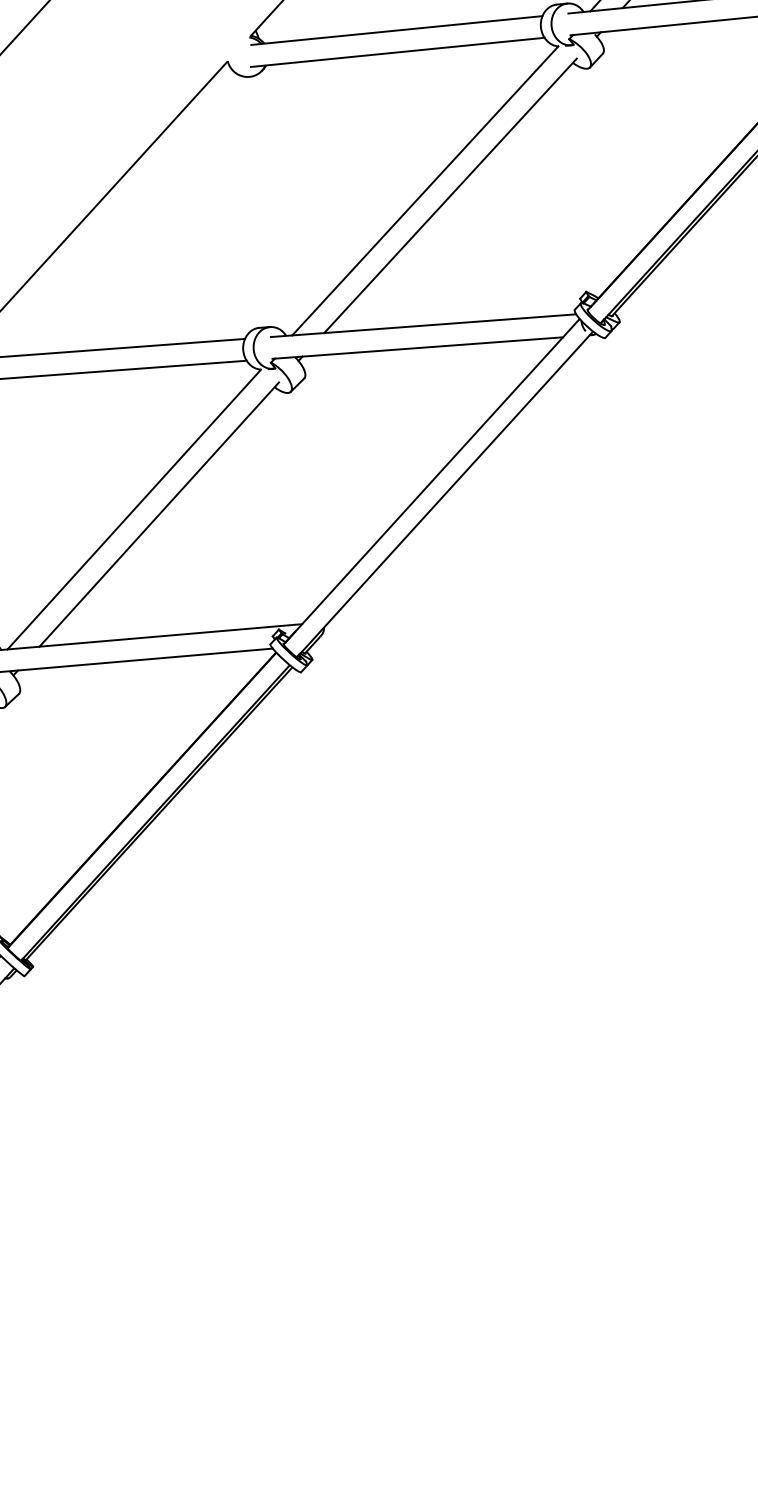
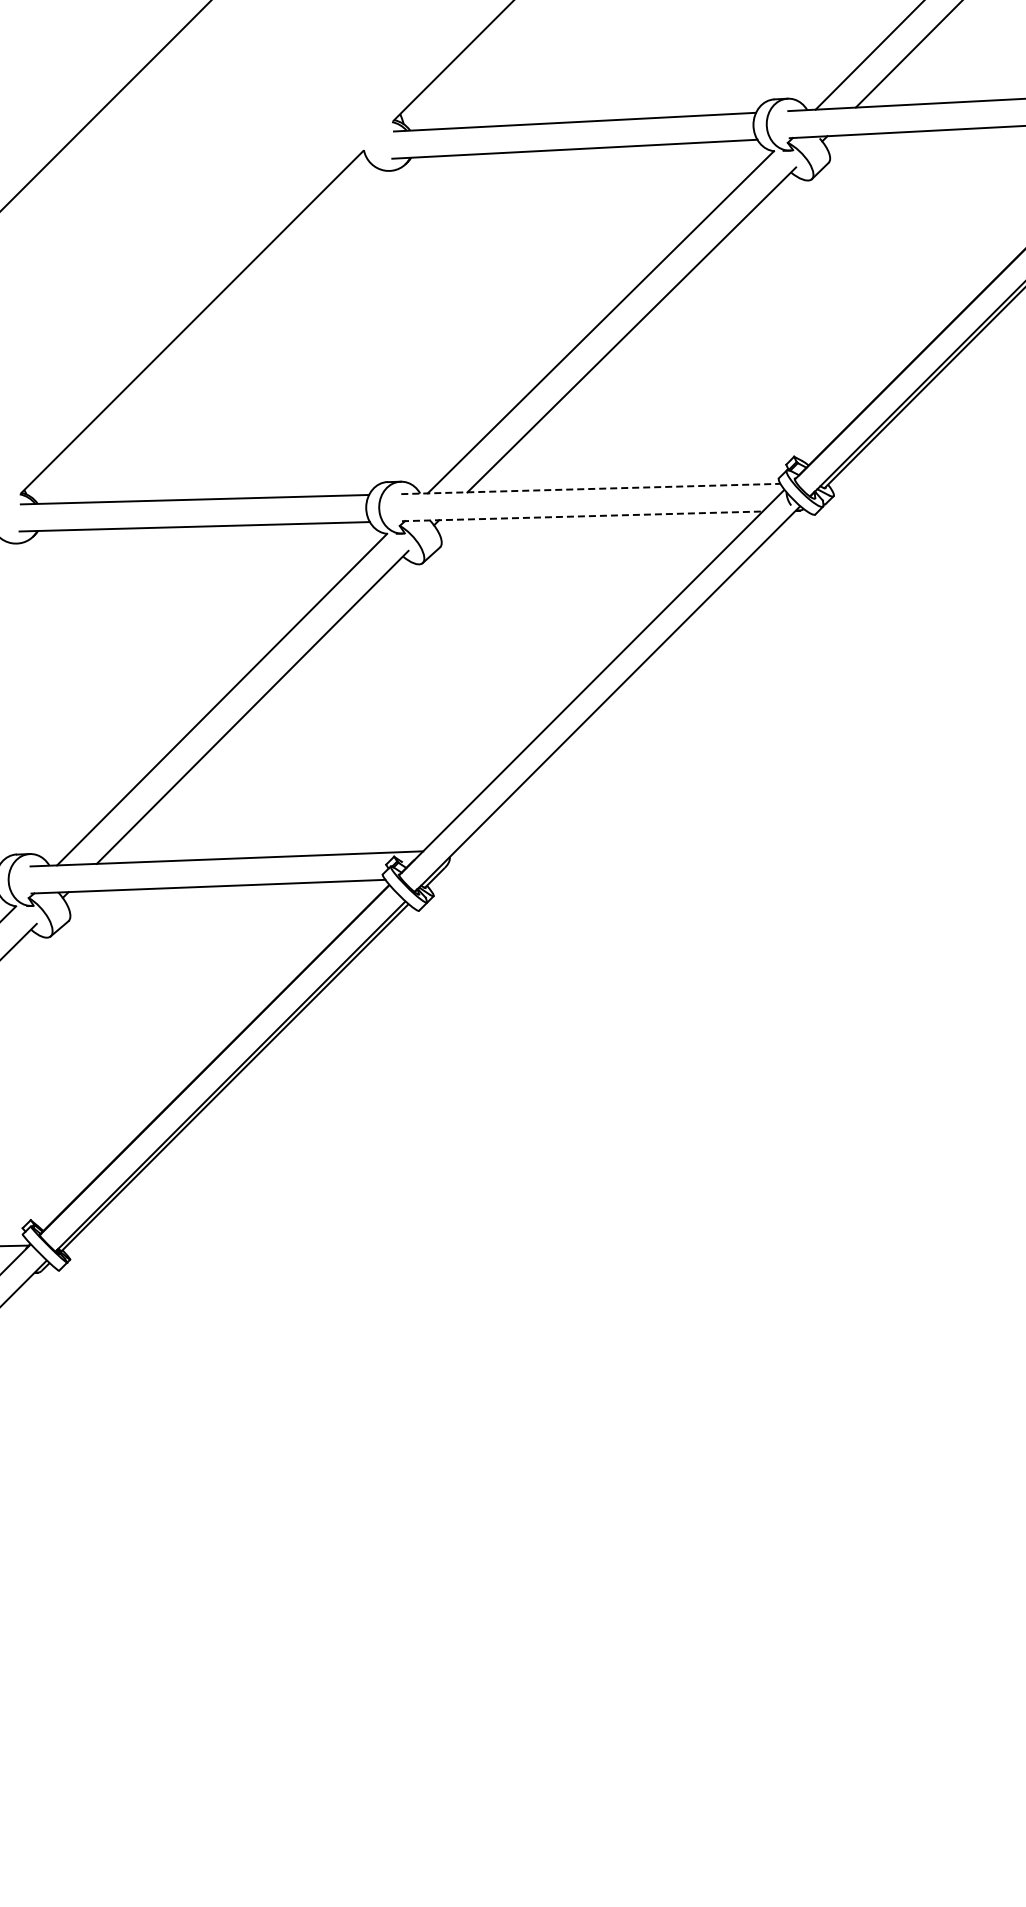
line: (423, 325) -> (590, 488), solid -> dashed
line: (417, 348) -> (582, 516), solid -> dashed

